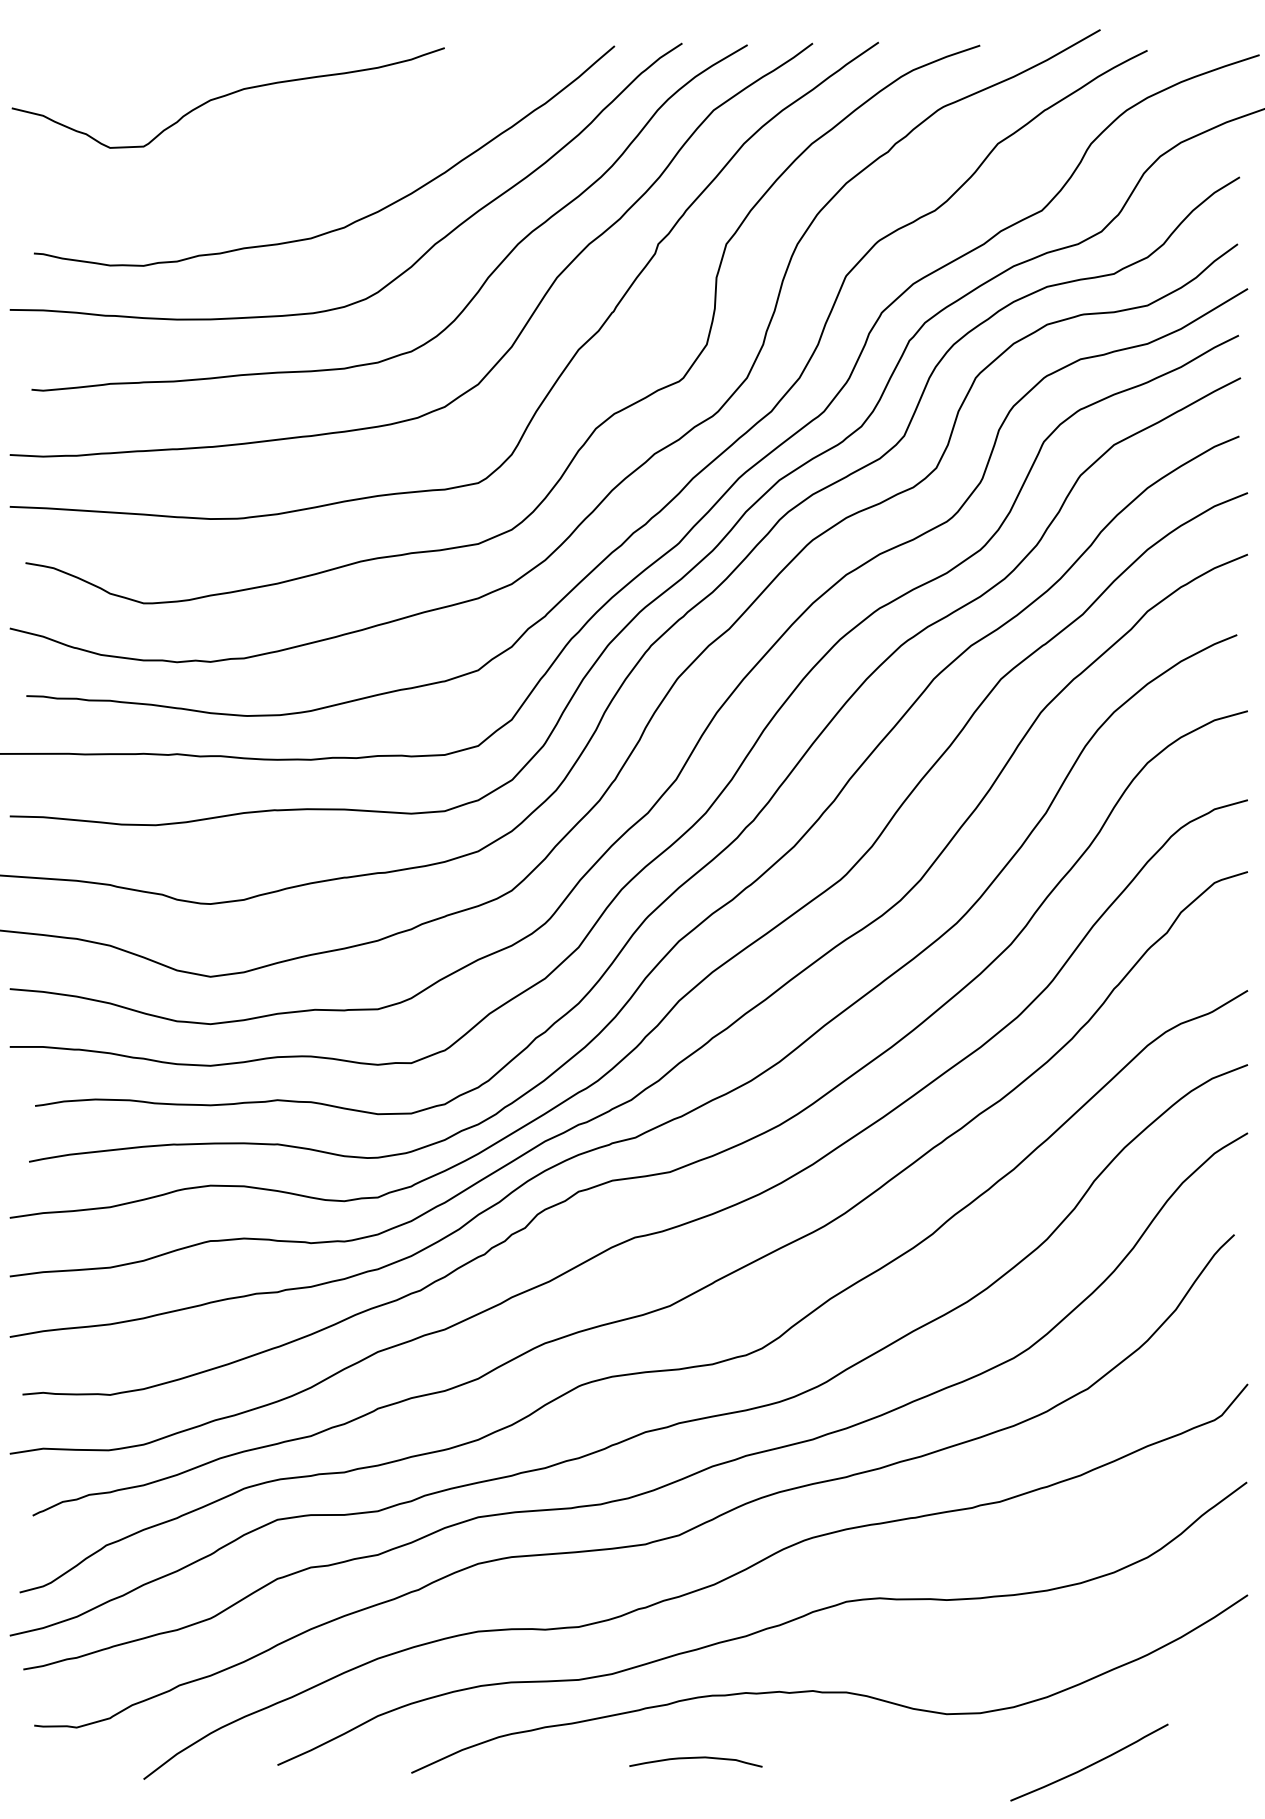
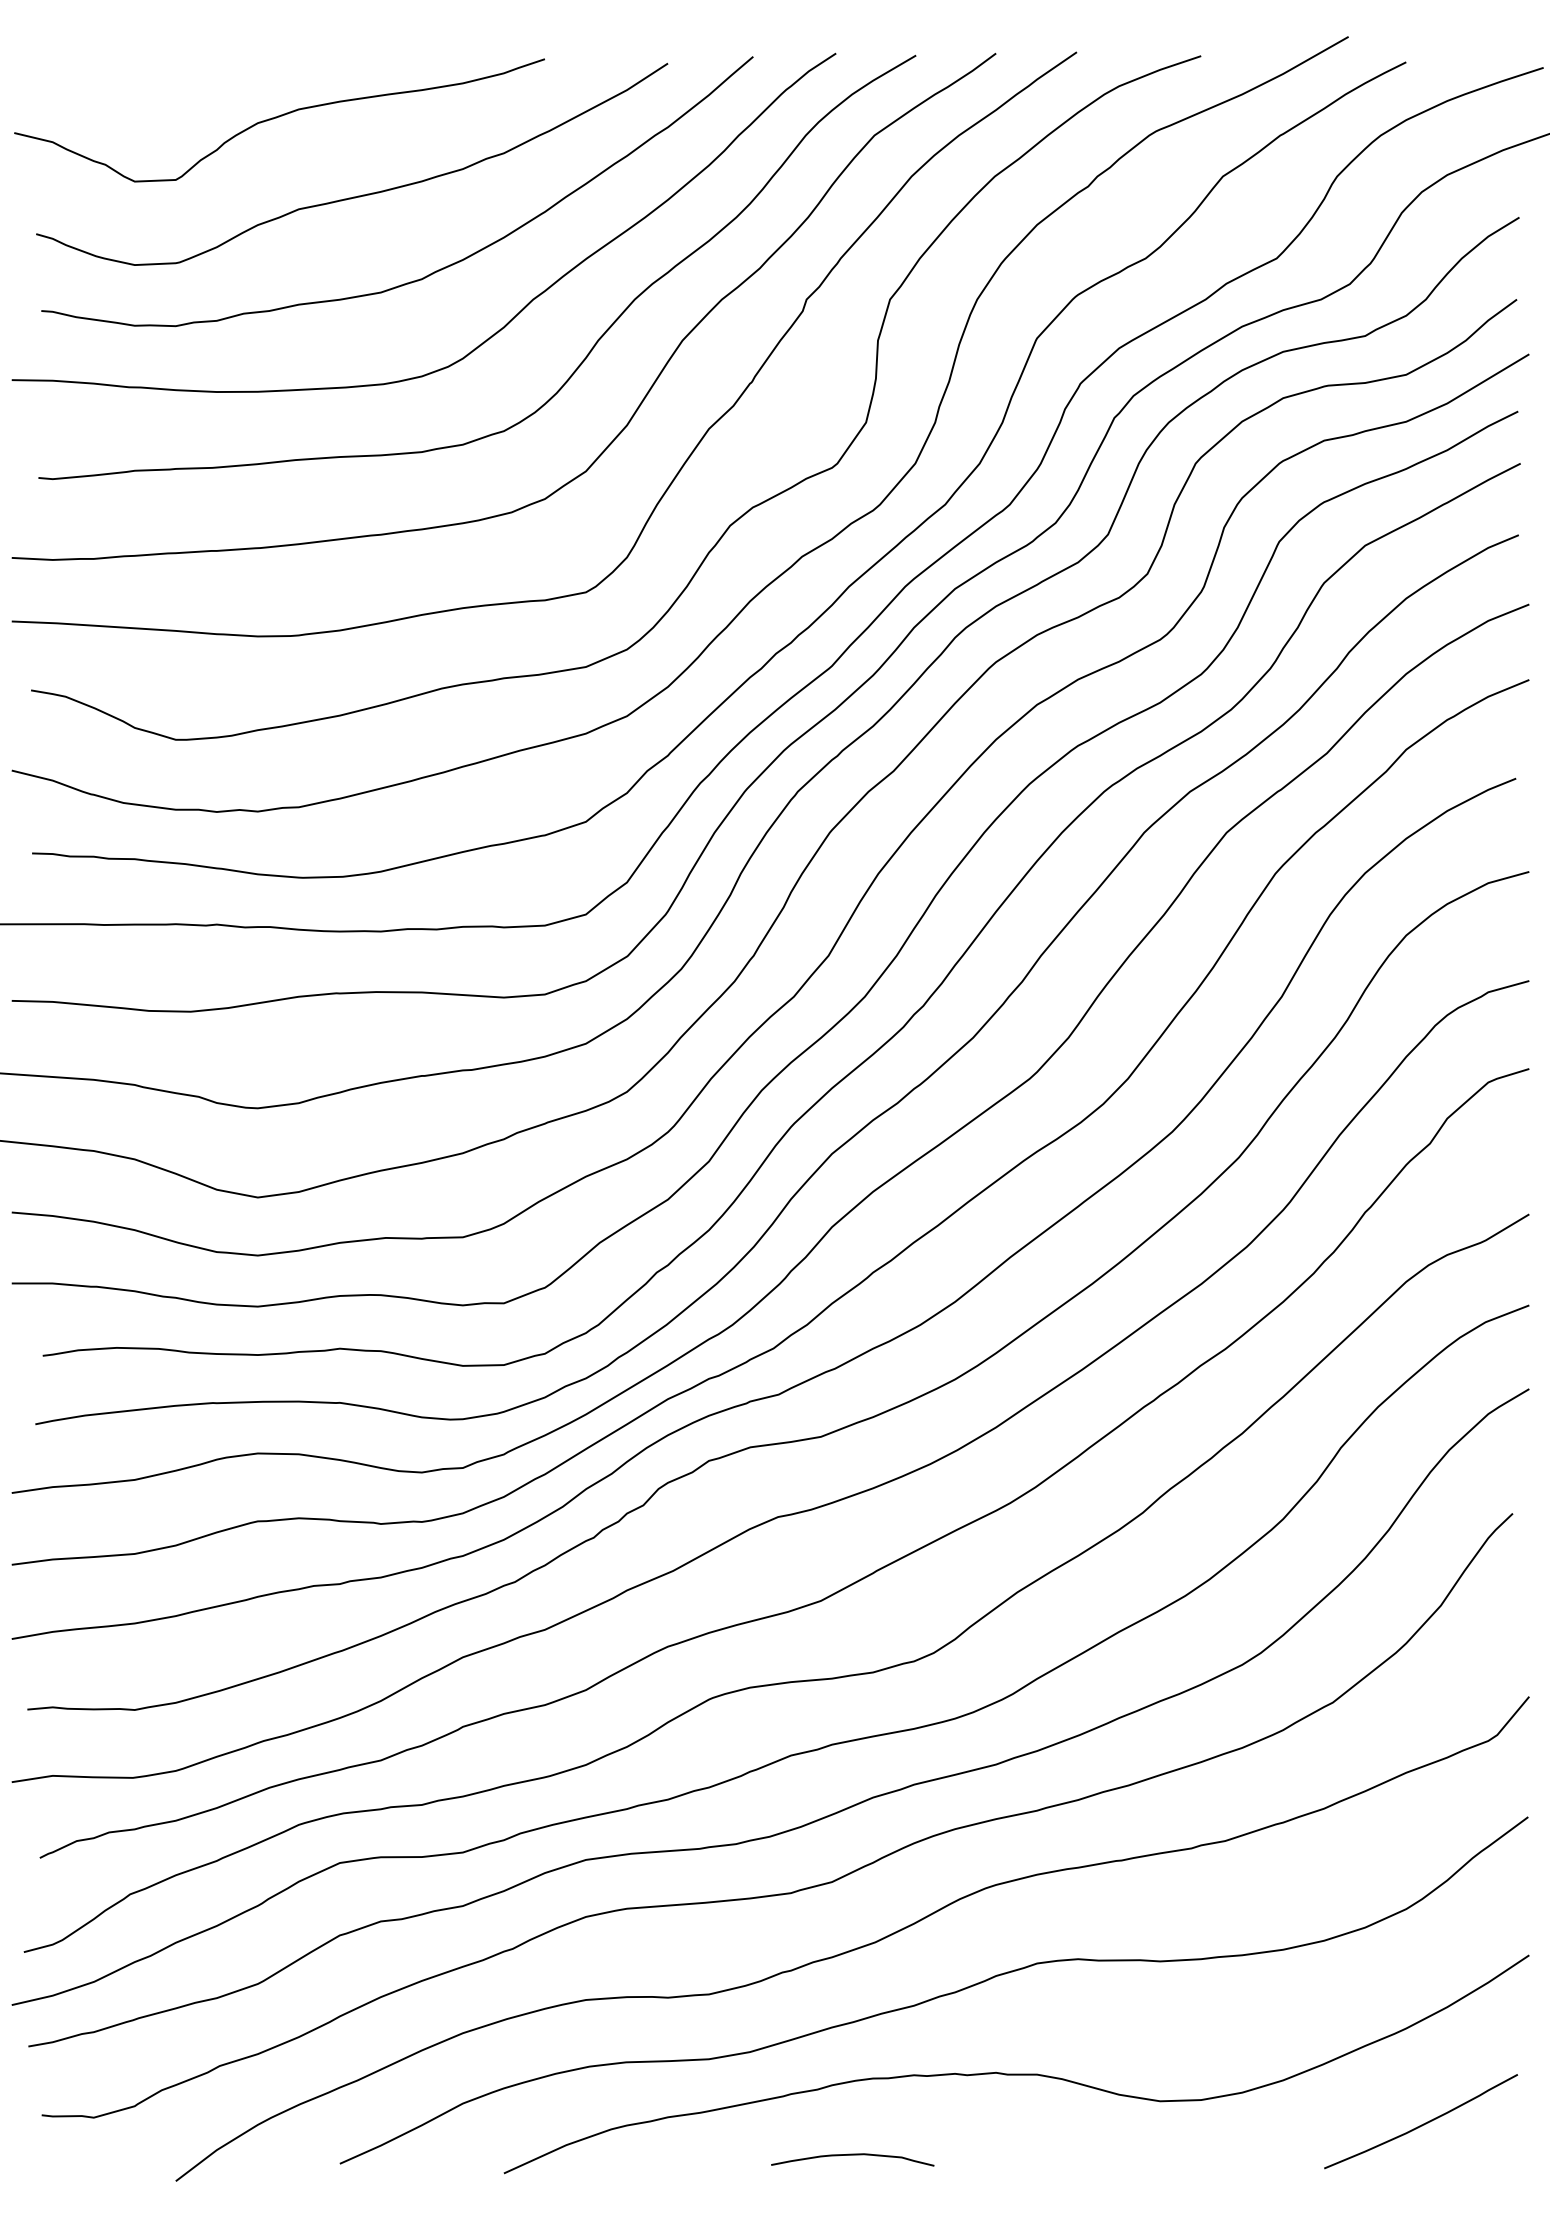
curve: (292, 159) -> (358, 195), added
curve: (1089, 1764) -> (1421, 2124), moved

